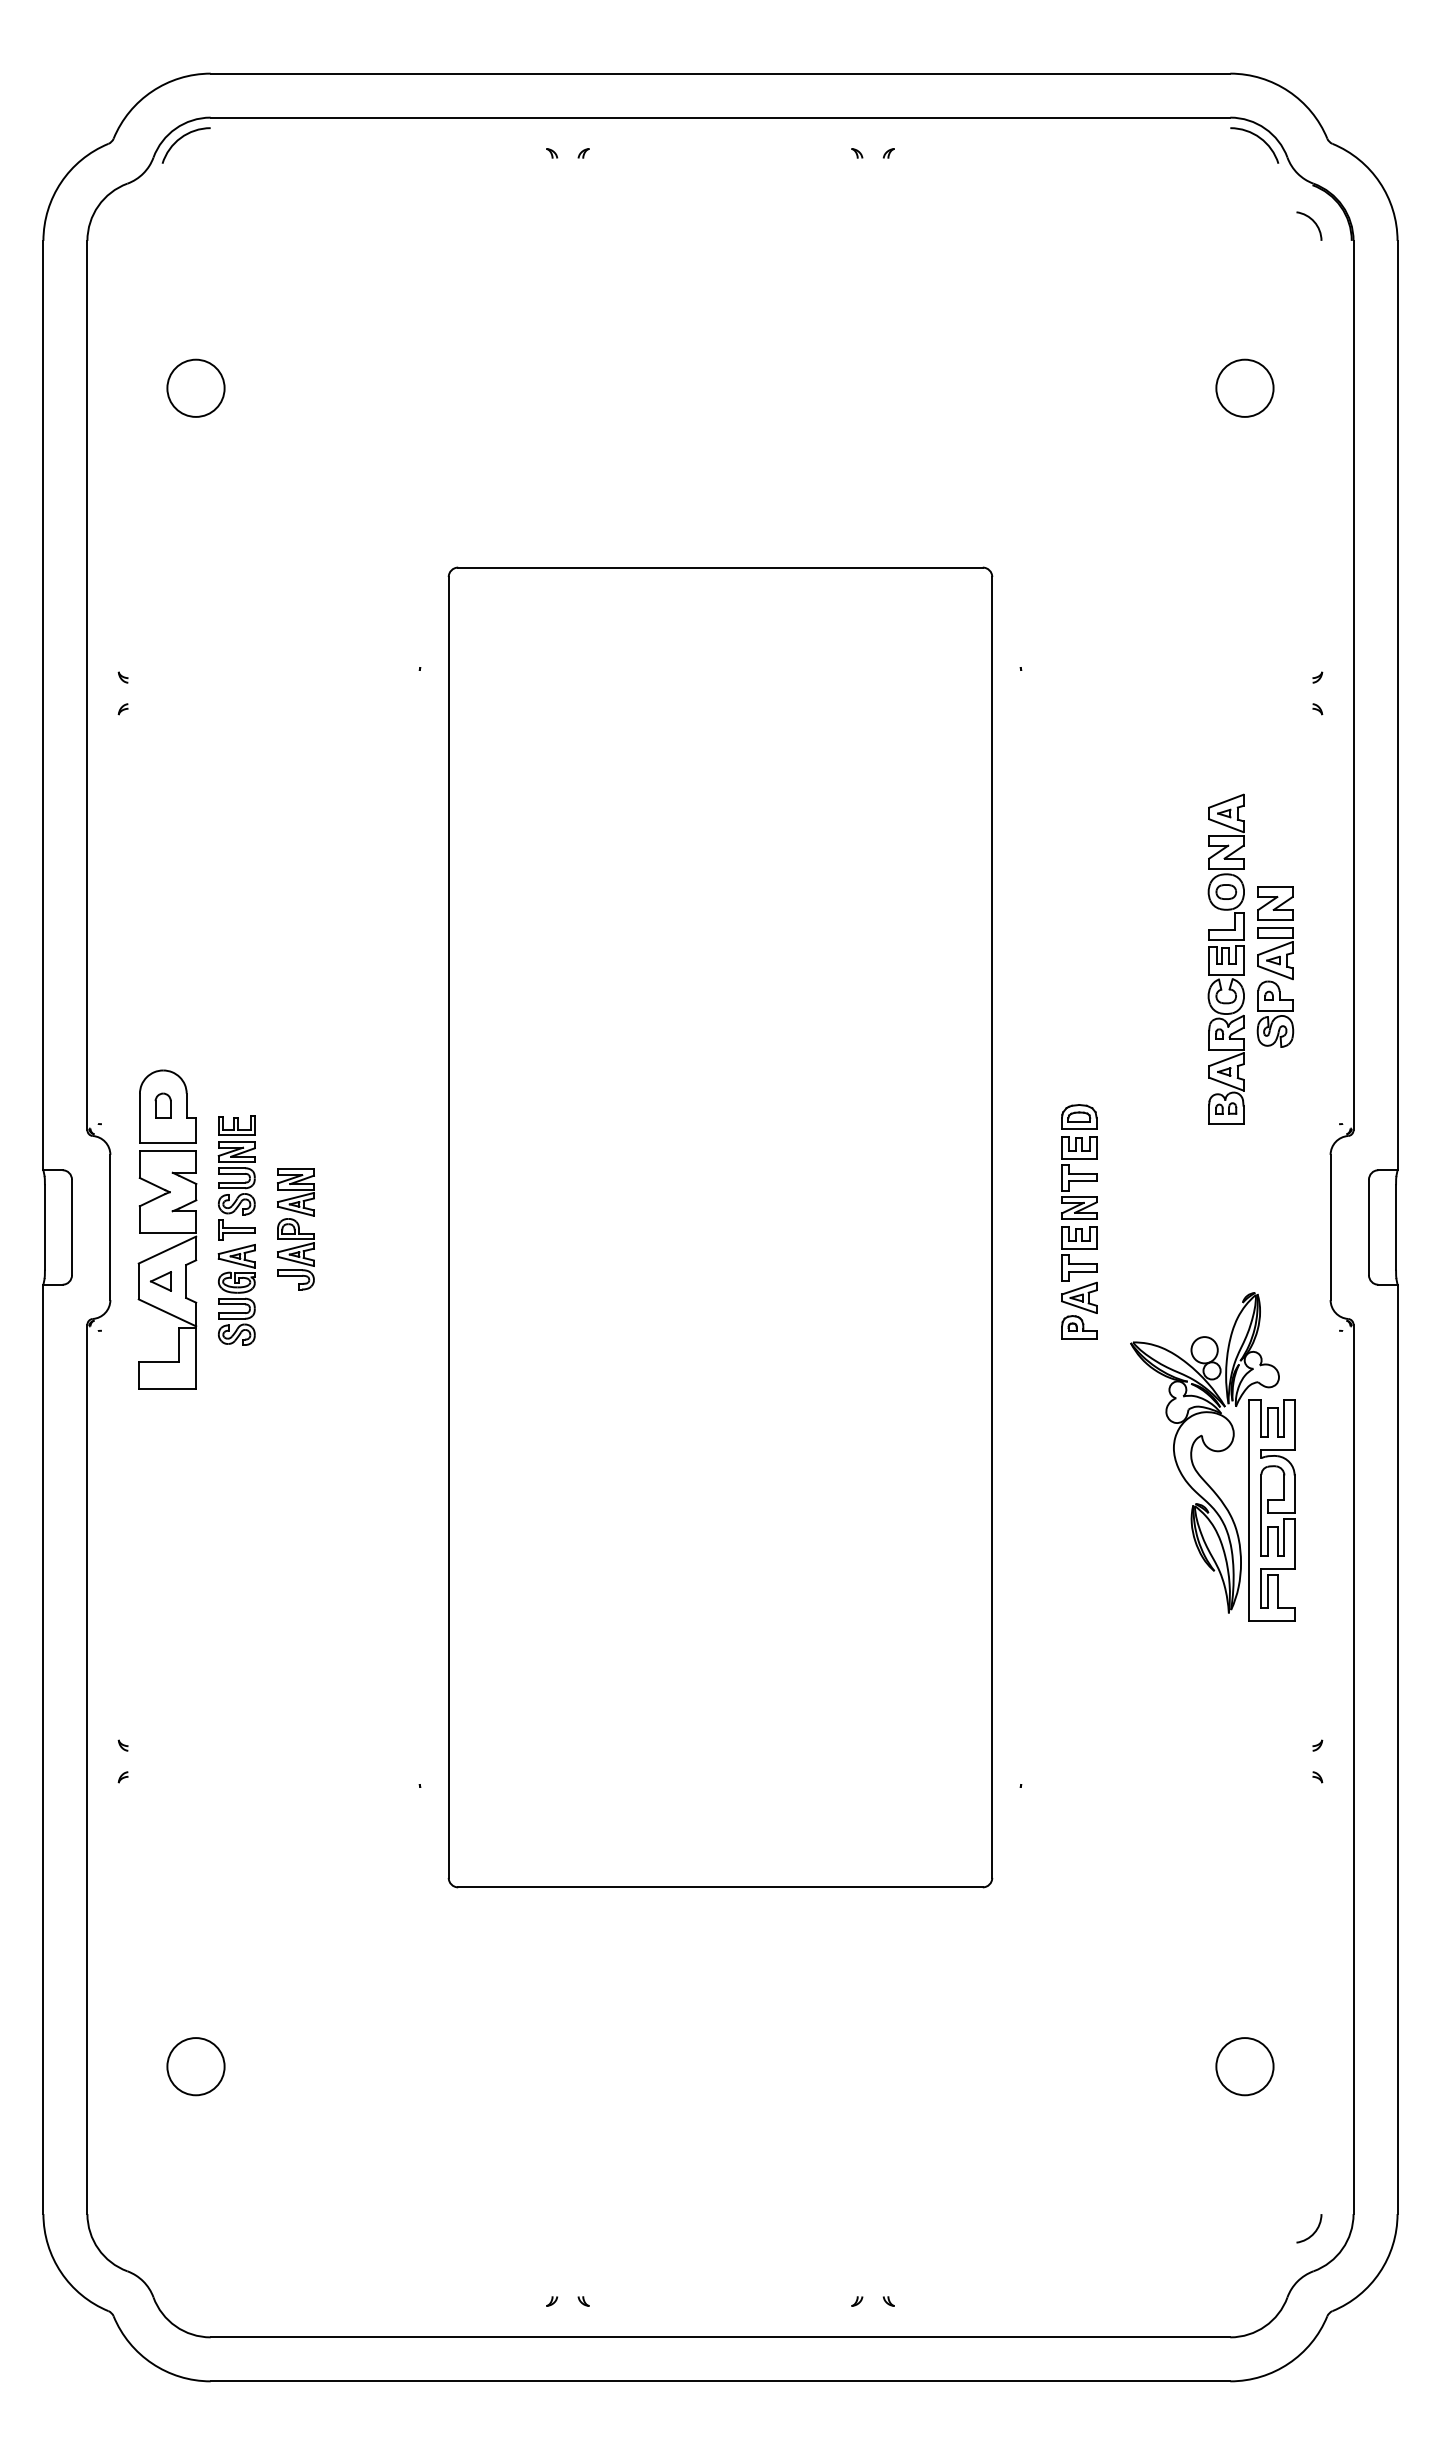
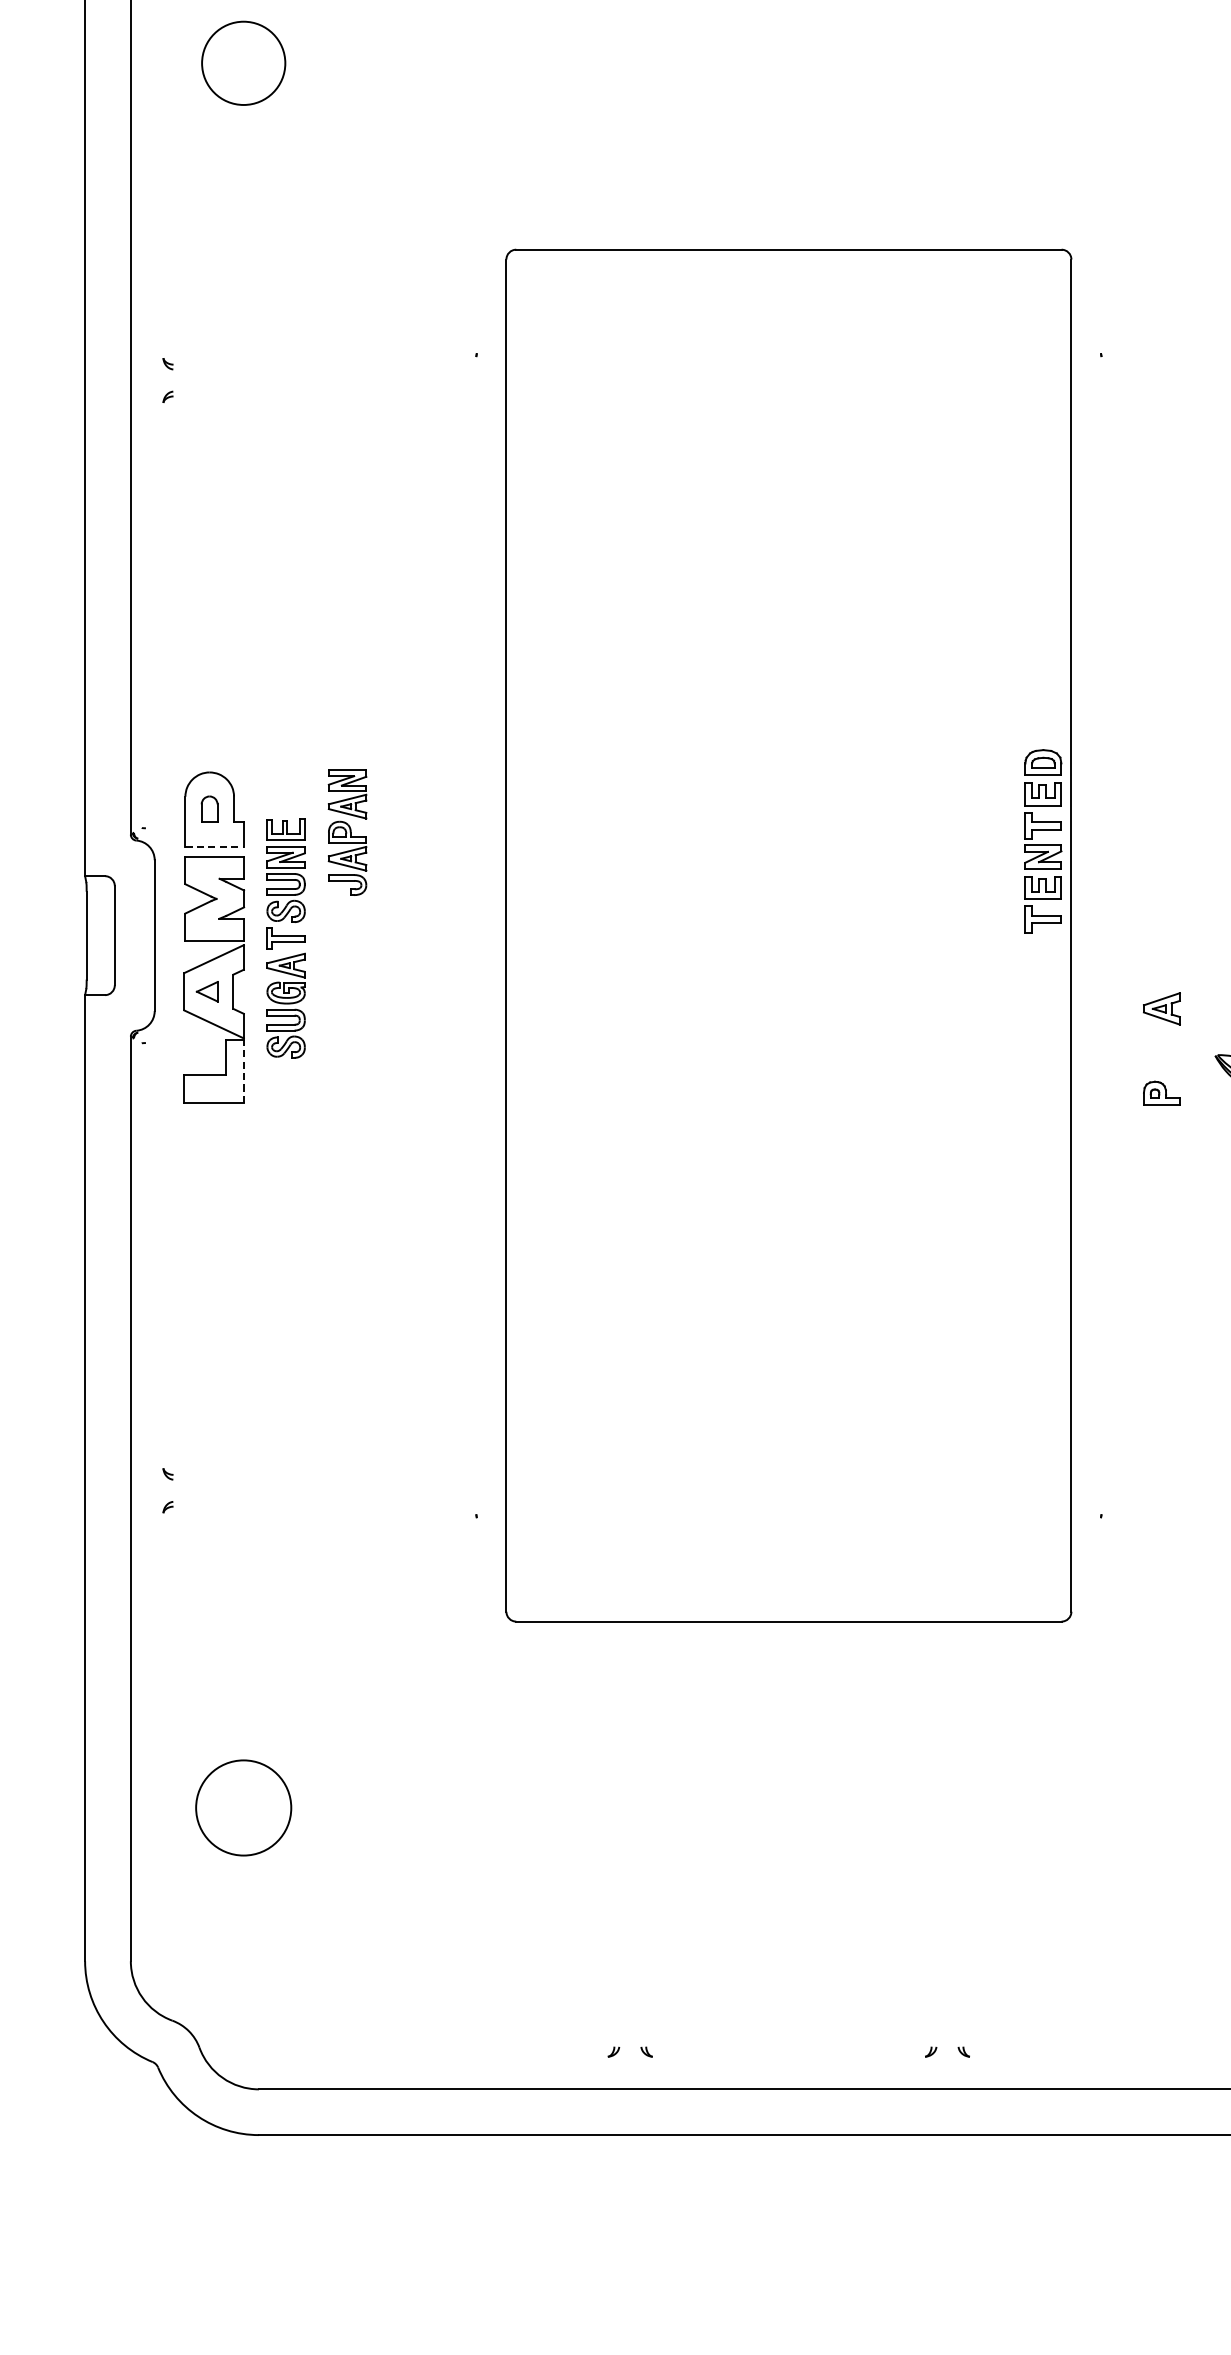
circle: (195, 387) -> (243, 62), size x1.4
line: (168, 1142) -> (215, 847), solid -> dashed
part: (1079, 1192) -> (1043, 841), moved
part: (295, 1229) -> (347, 832), moved
part: (1079, 1327) -> (1162, 1093), moved
line: (196, 1357) -> (244, 1070), solid -> dashed
circle: (195, 2066) -> (243, 1807), size x1.6

